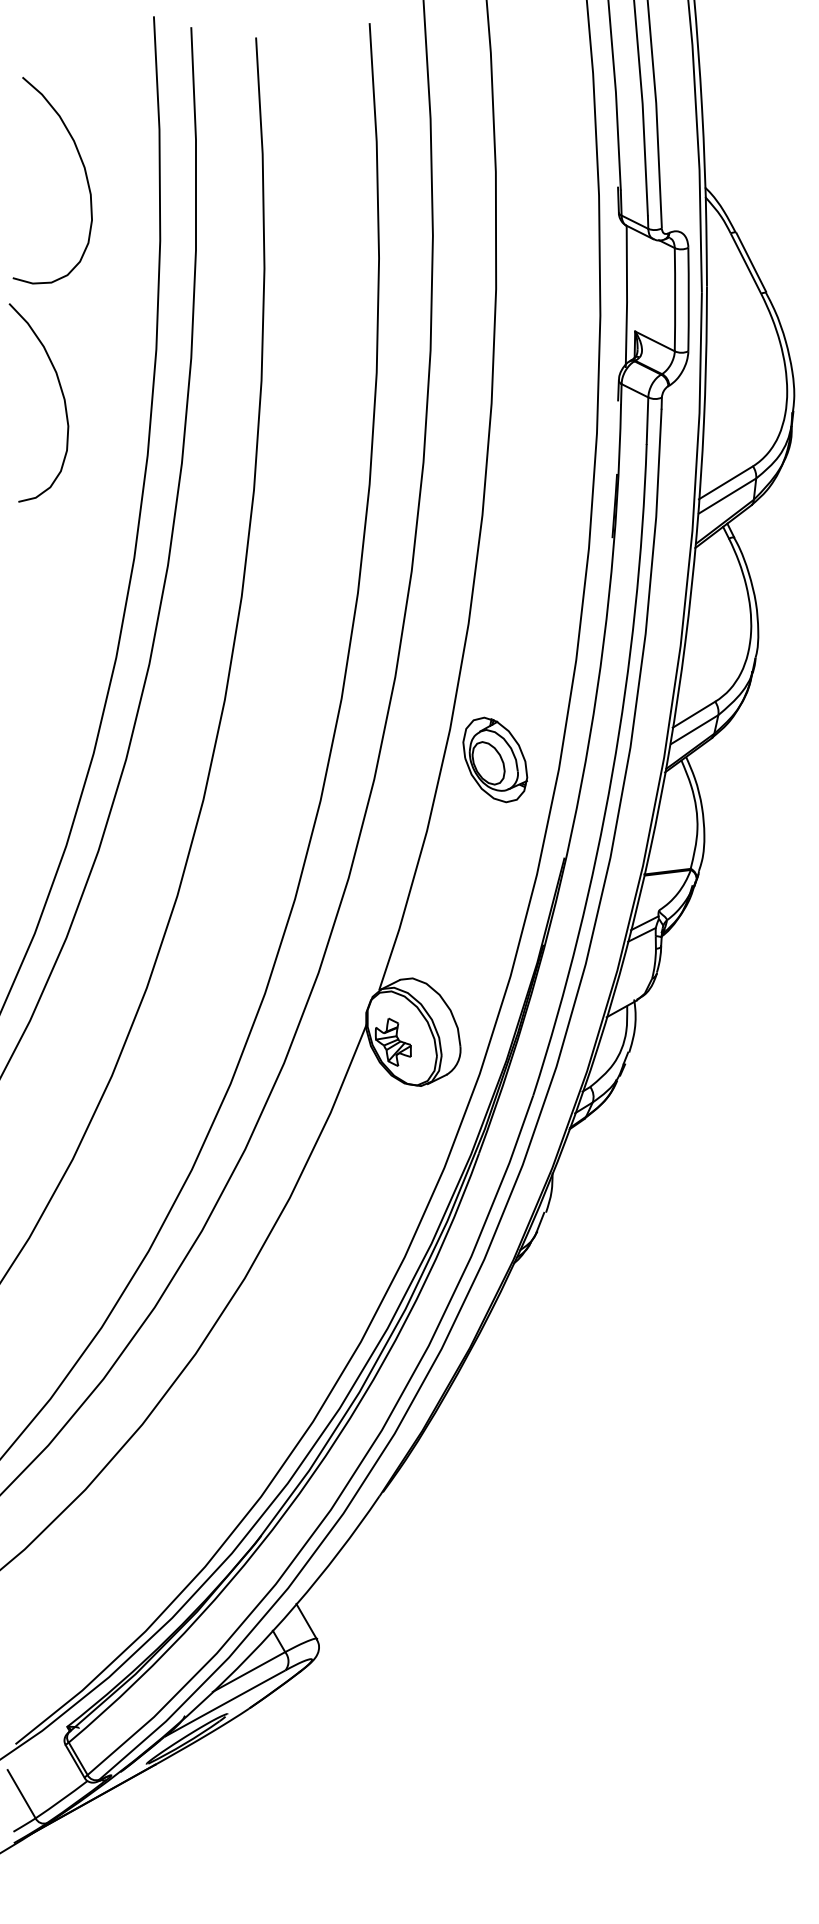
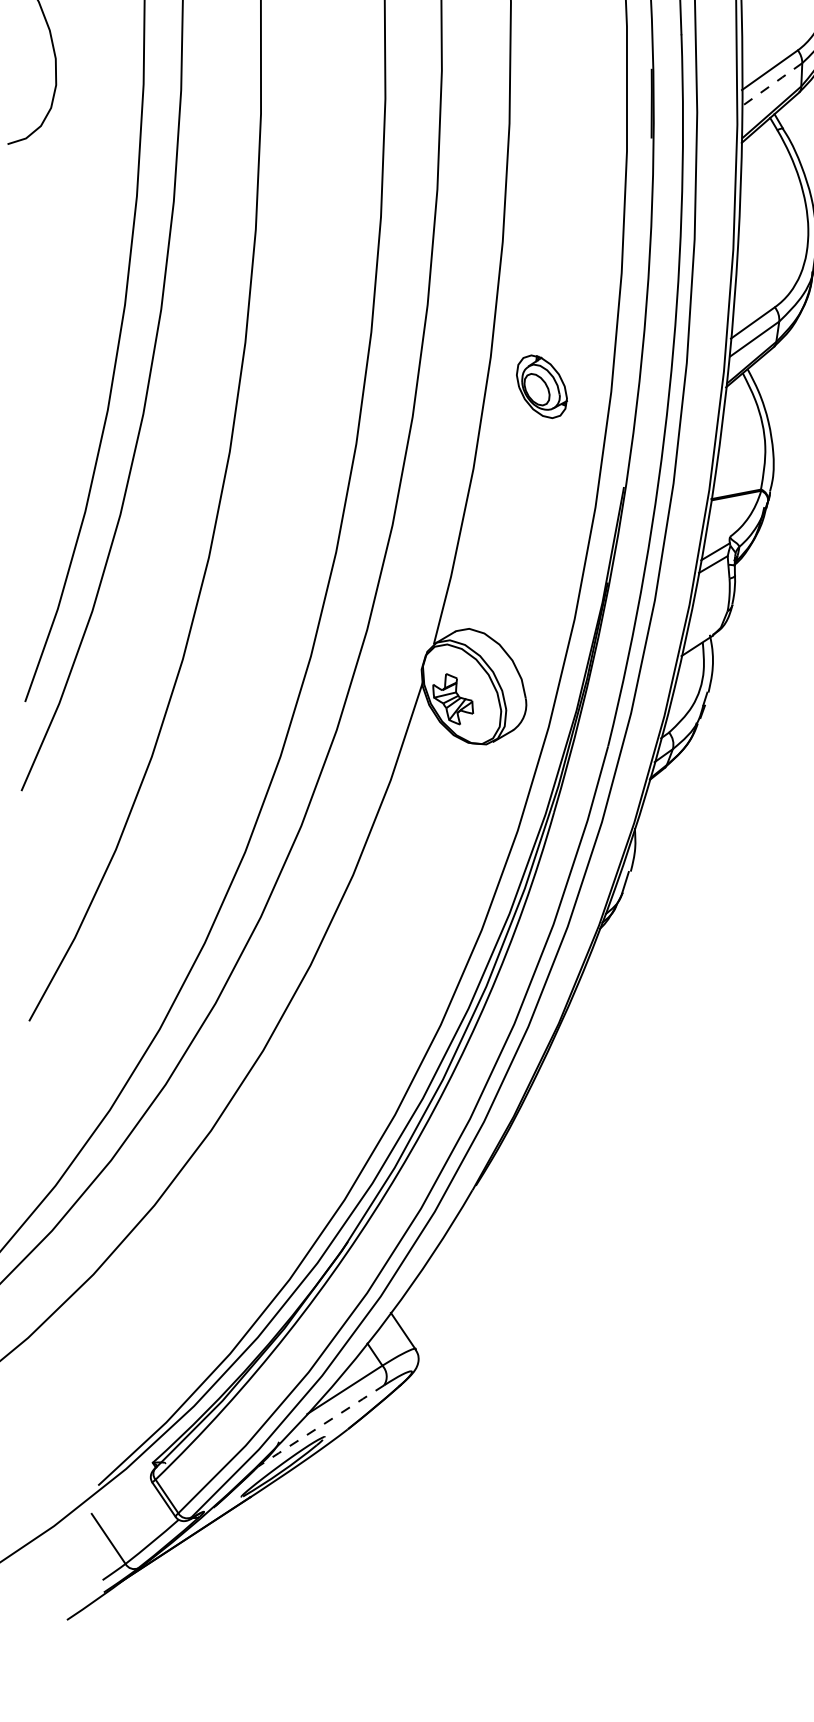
line: (727, 496) -> (772, 84), solid -> dashed
part: (495, 759) -> (542, 386), size x0.7
line: (225, 1703) -> (321, 1425), solid -> dashed

